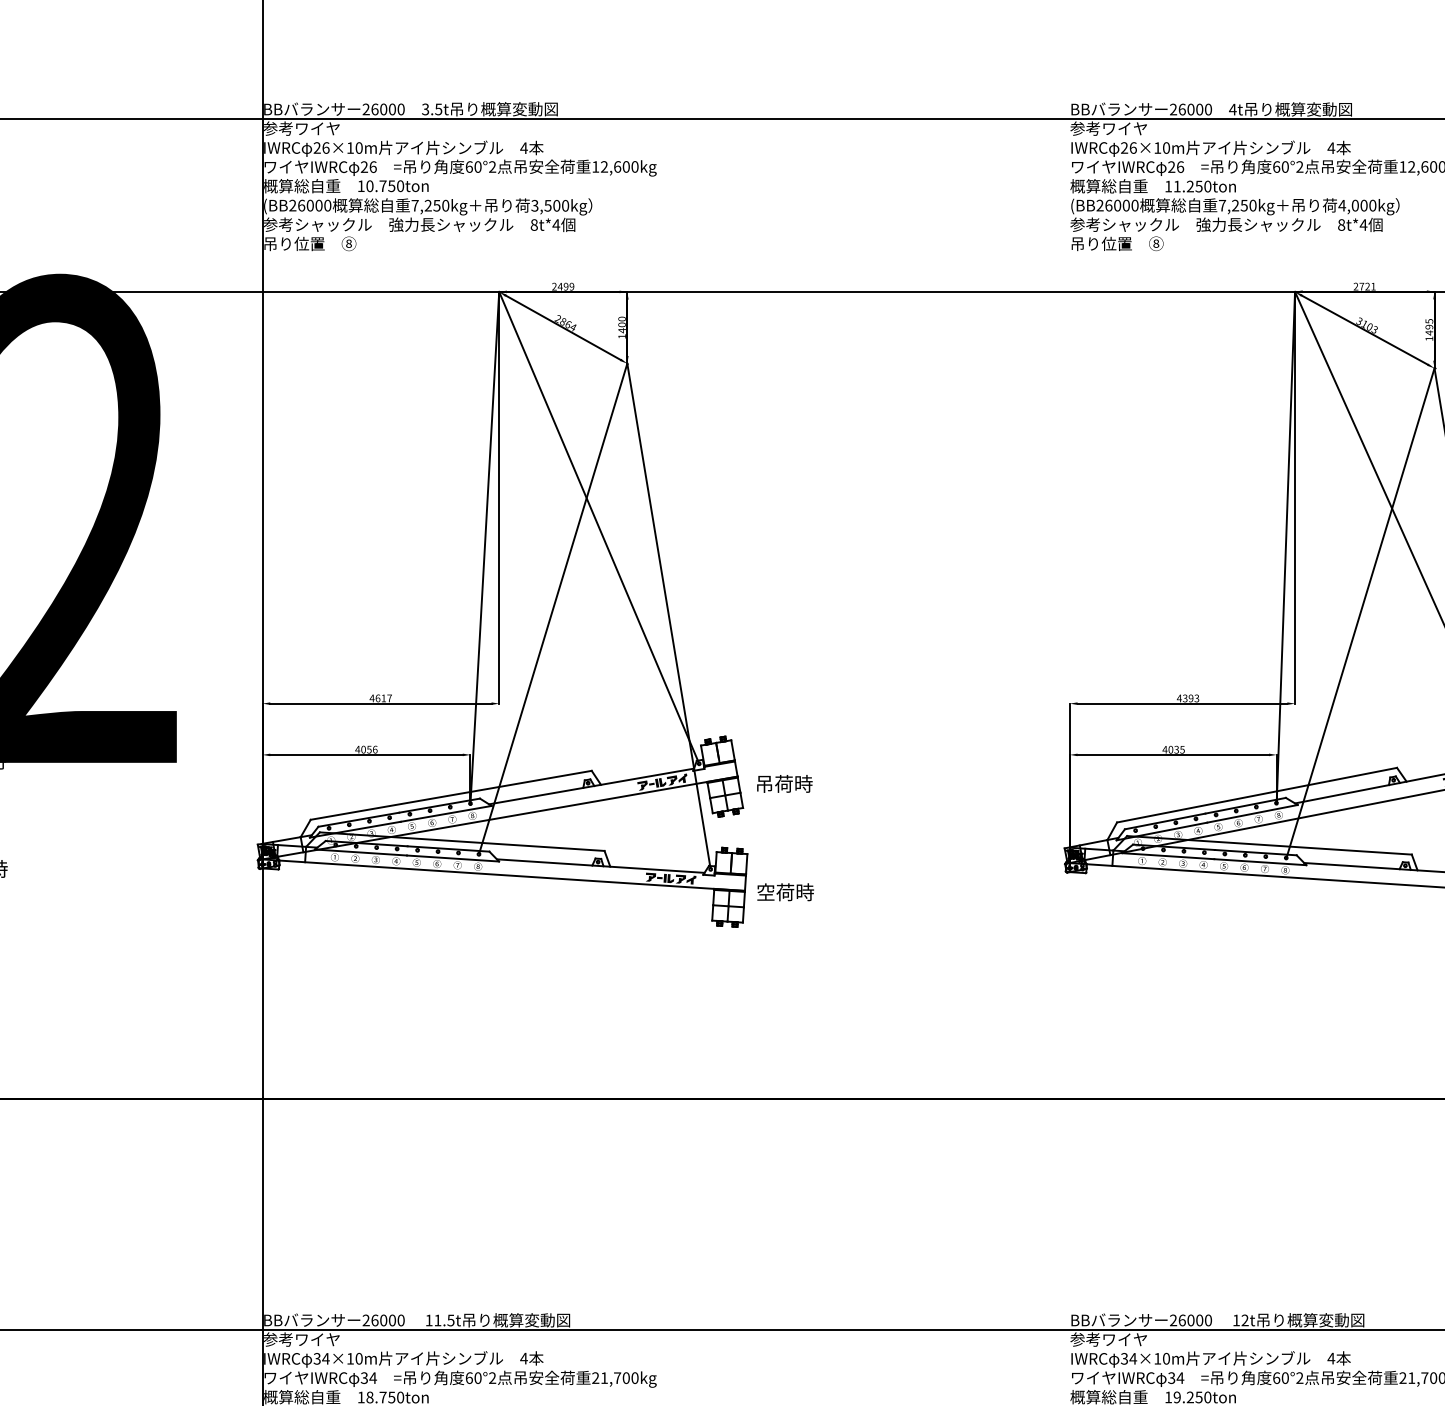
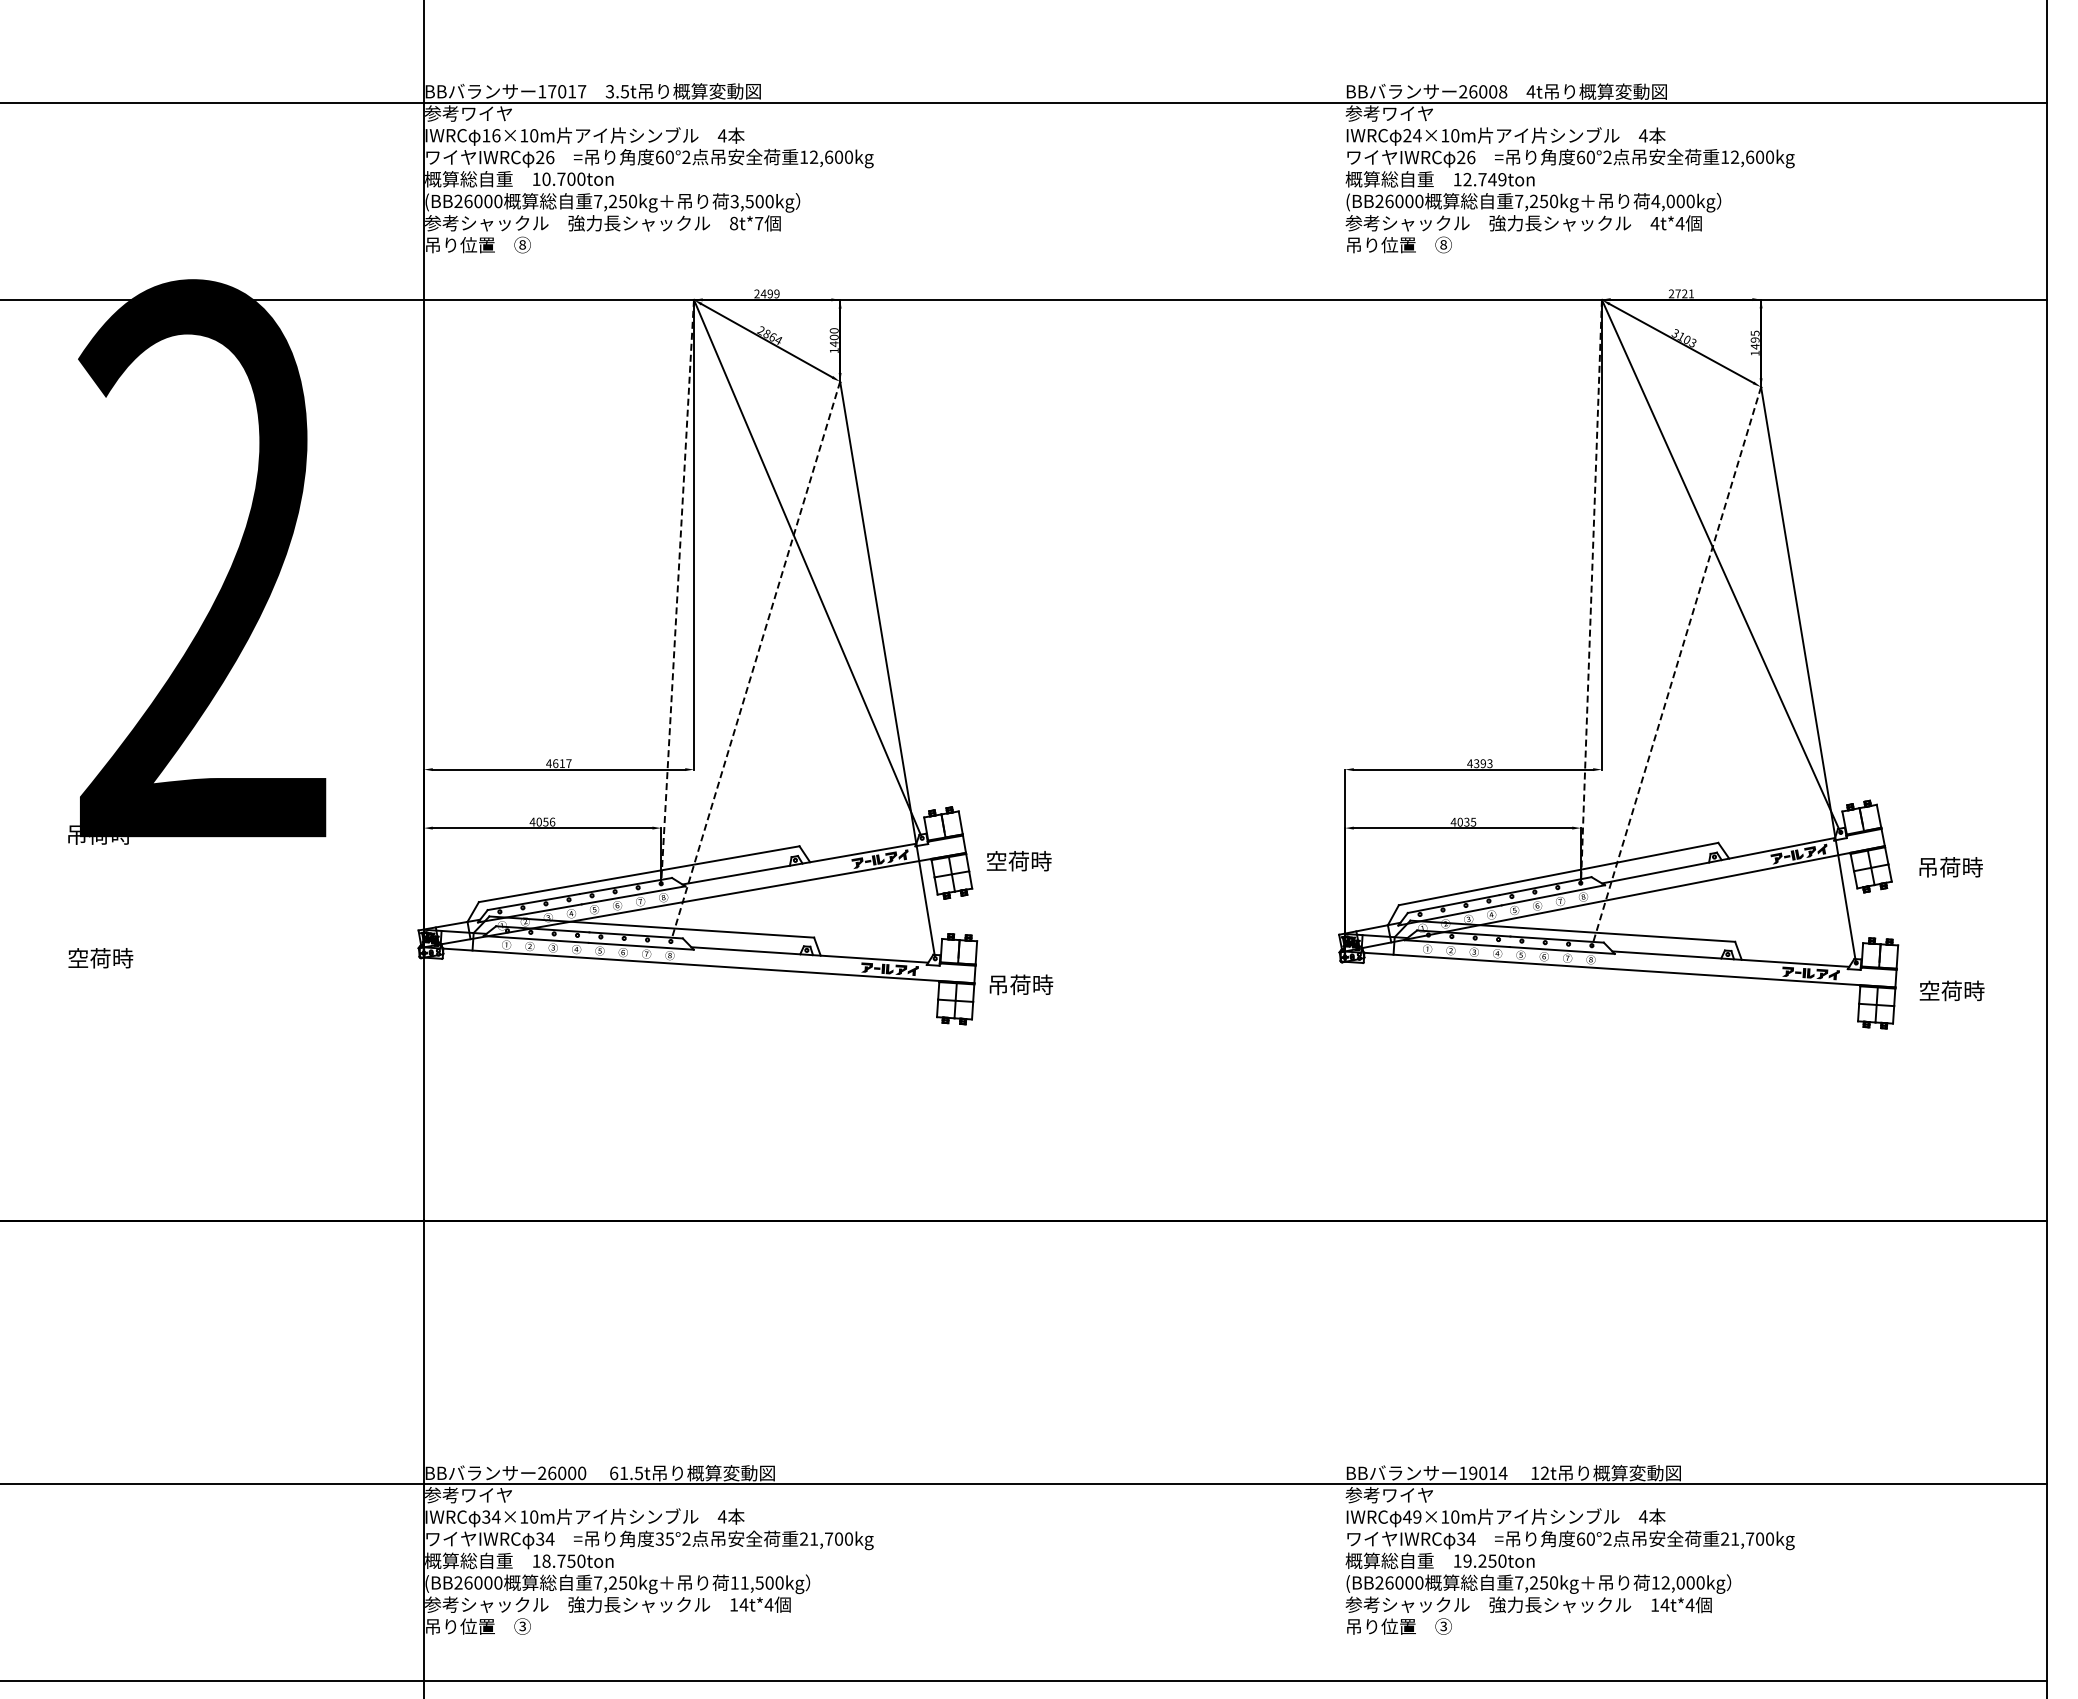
text: (383, 109) -> (562, 91), 26000 -> 17017
text: (1208, 109) -> (1503, 91), 26000 -> 26008
text: (317, 147) -> (486, 135), 26×10m -> 16×10m
text: (1132, 147) -> (1416, 135), 26×10m -> 24×10m
text: (391, 185) -> (571, 178), 10.750ton -> 10.700ton
text: (1192, 186) -> (1484, 179), 11.250ton -> 12.749ton
text: (555, 224) -> (758, 223), 8t*4 -> 8t*7
text: (1341, 224) -> (1654, 223), 8t*4 -> 4t*4
line: (484, 547) -> (677, 591), solid -> dashed
line: (1285, 548) -> (1591, 592), solid -> dashed
line: (553, 608) -> (755, 660), solid -> dashed
line: (1360, 614) -> (1676, 667), solid -> dashed
text: (764, 784) -> (996, 861), 吊荷時 -> 空荷時
text: (766, 891) -> (998, 984), 空荷時 -> 吊荷時
text: (429, 1320) -> (614, 1473), 11.5t -> 61.5t
text: (1191, 1320) -> (1483, 1473), 26000 -> 19014
text: (1128, 1358) -> (1411, 1516), 34×10m -> 49×10m
text: (473, 1377) -> (664, 1538), 60°2 -> 35°2

